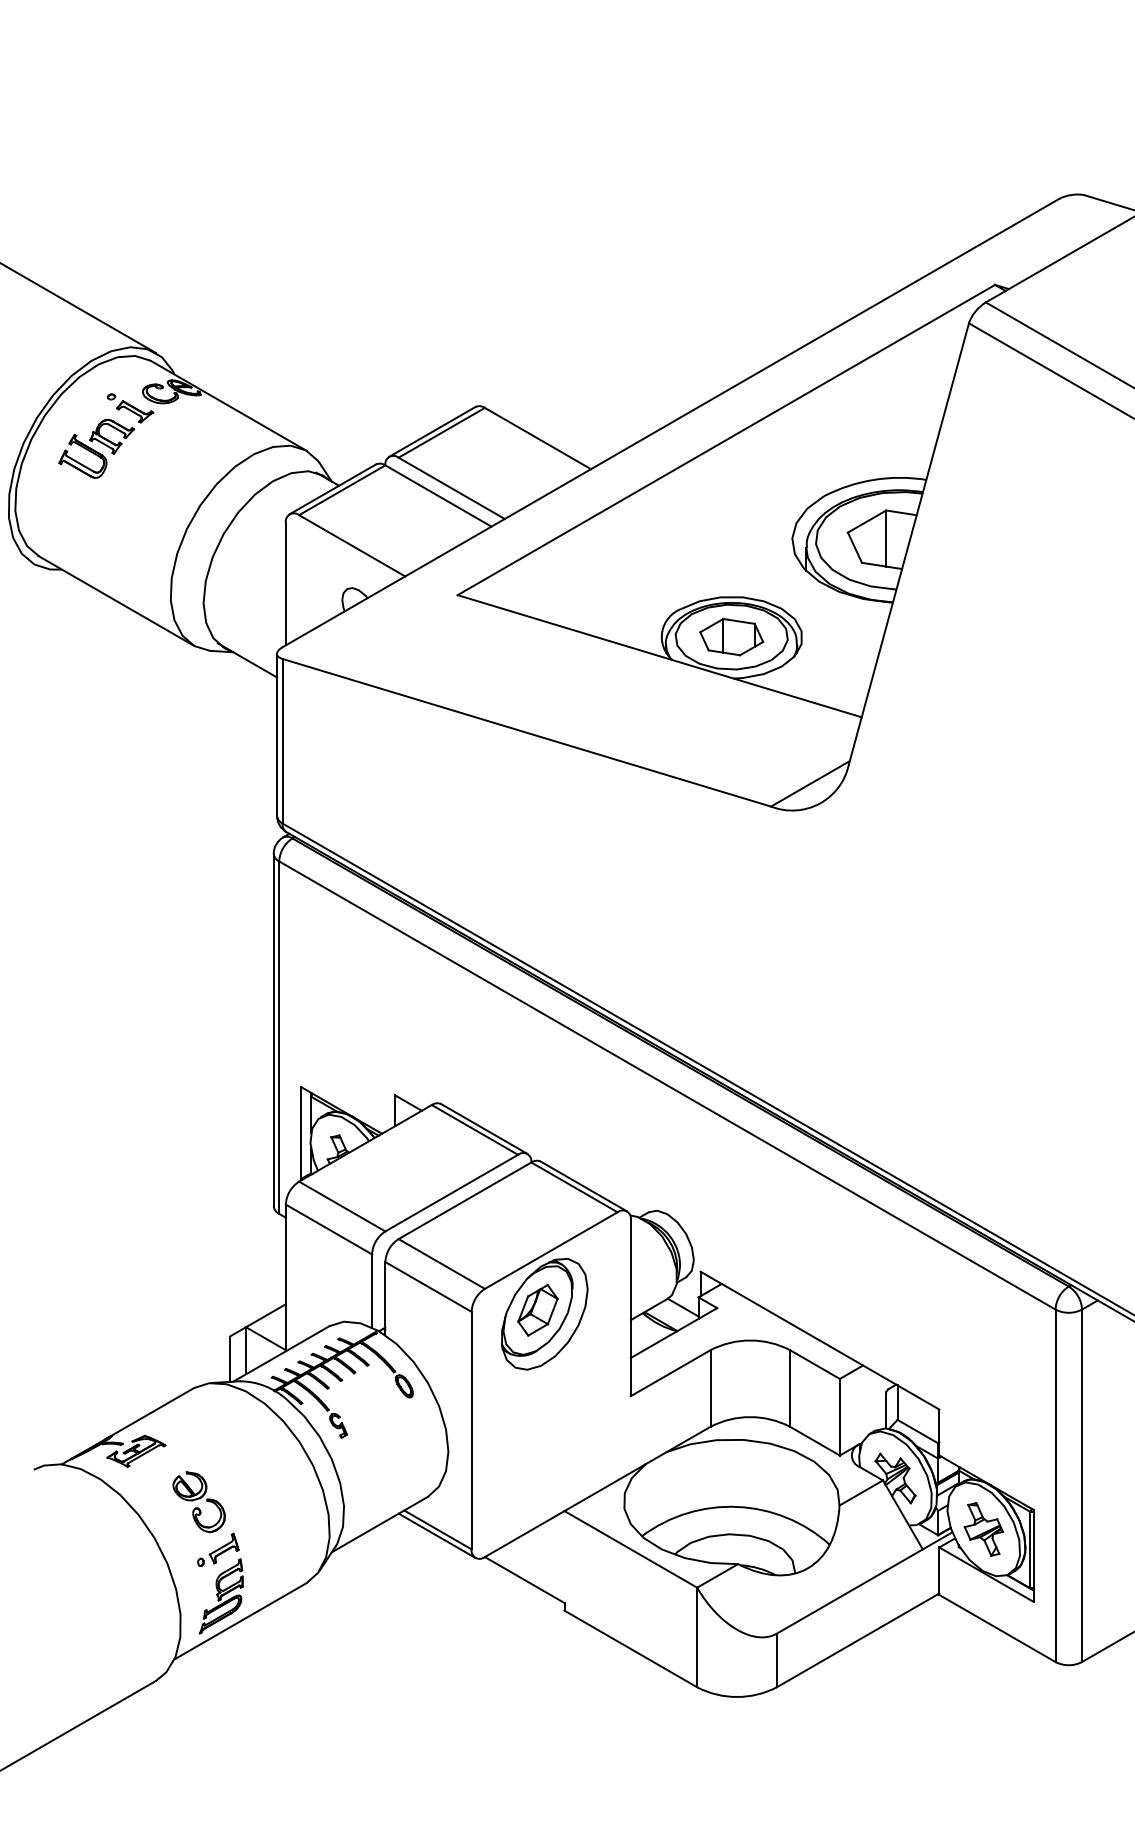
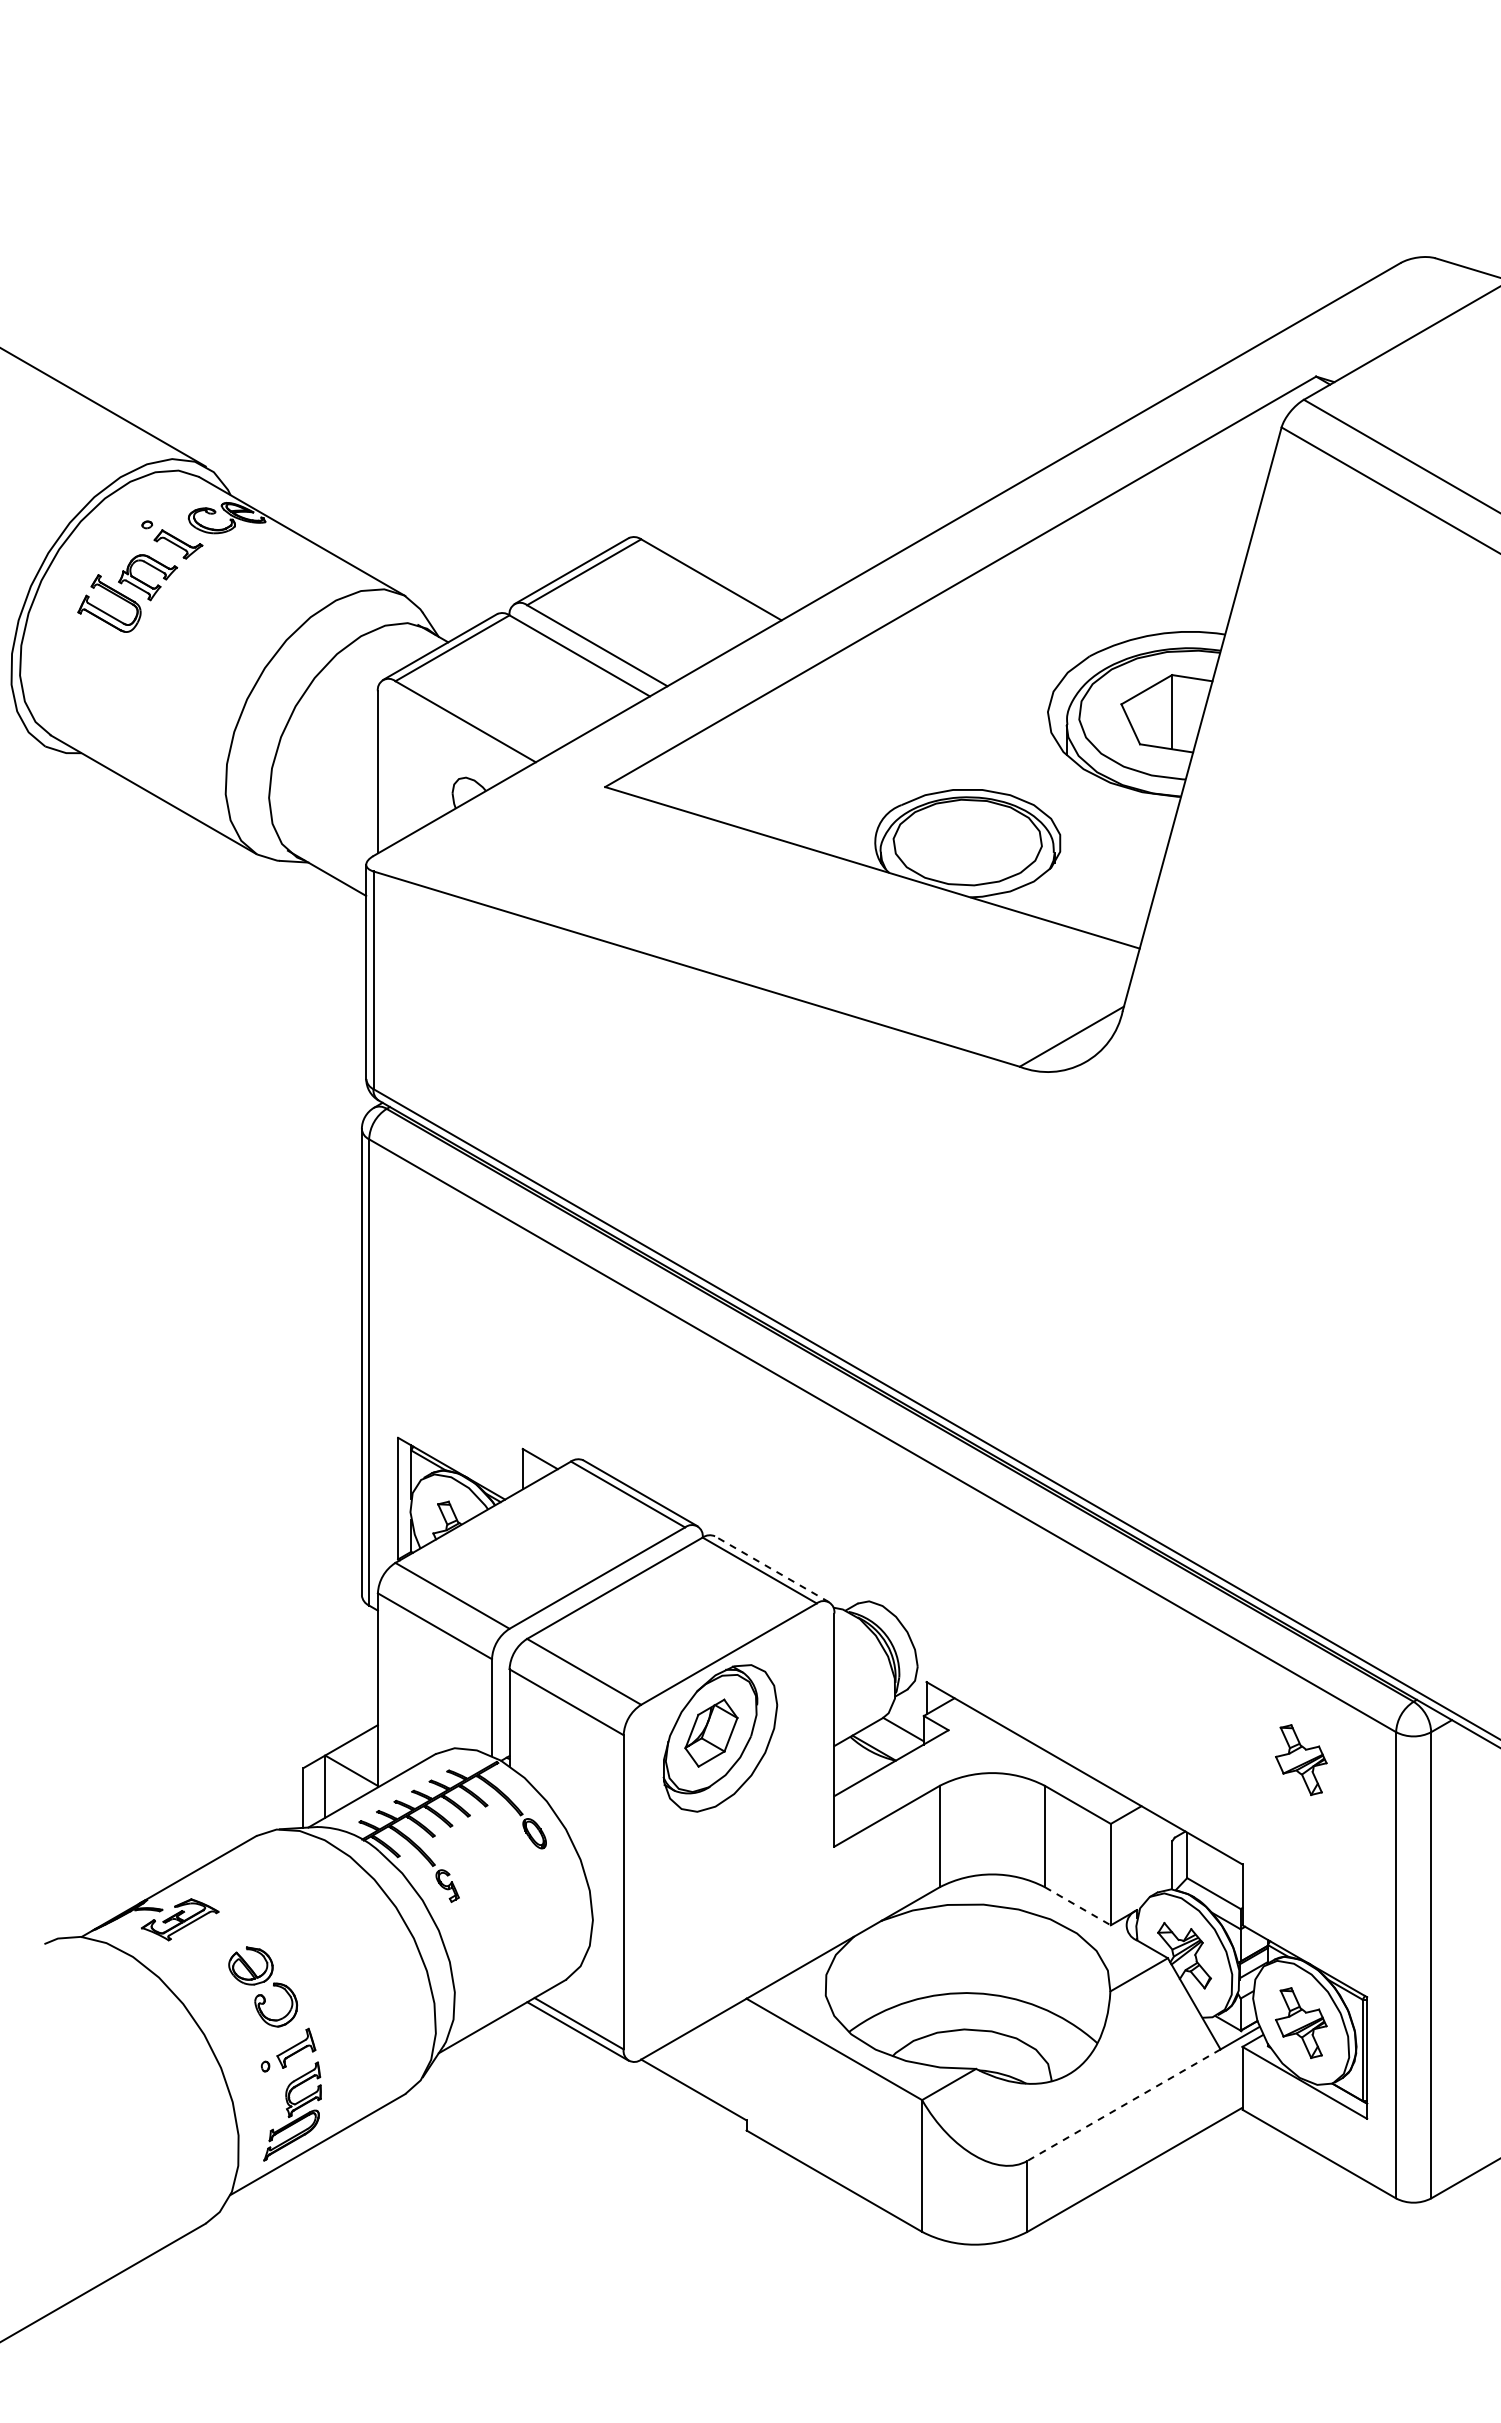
part: (731, 637) -> (967, 842), removed
line: (584, 1186) -> (772, 1569), solid -> dashed
part: (984, 1330) -> (1301, 1759), added
line: (815, 1441) -> (1078, 1906), solid -> dashed
line: (849, 1591) -> (1123, 2105), solid -> dashed

